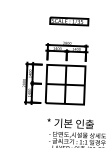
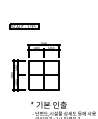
part: (68, 21) -> (24, 26), moved

